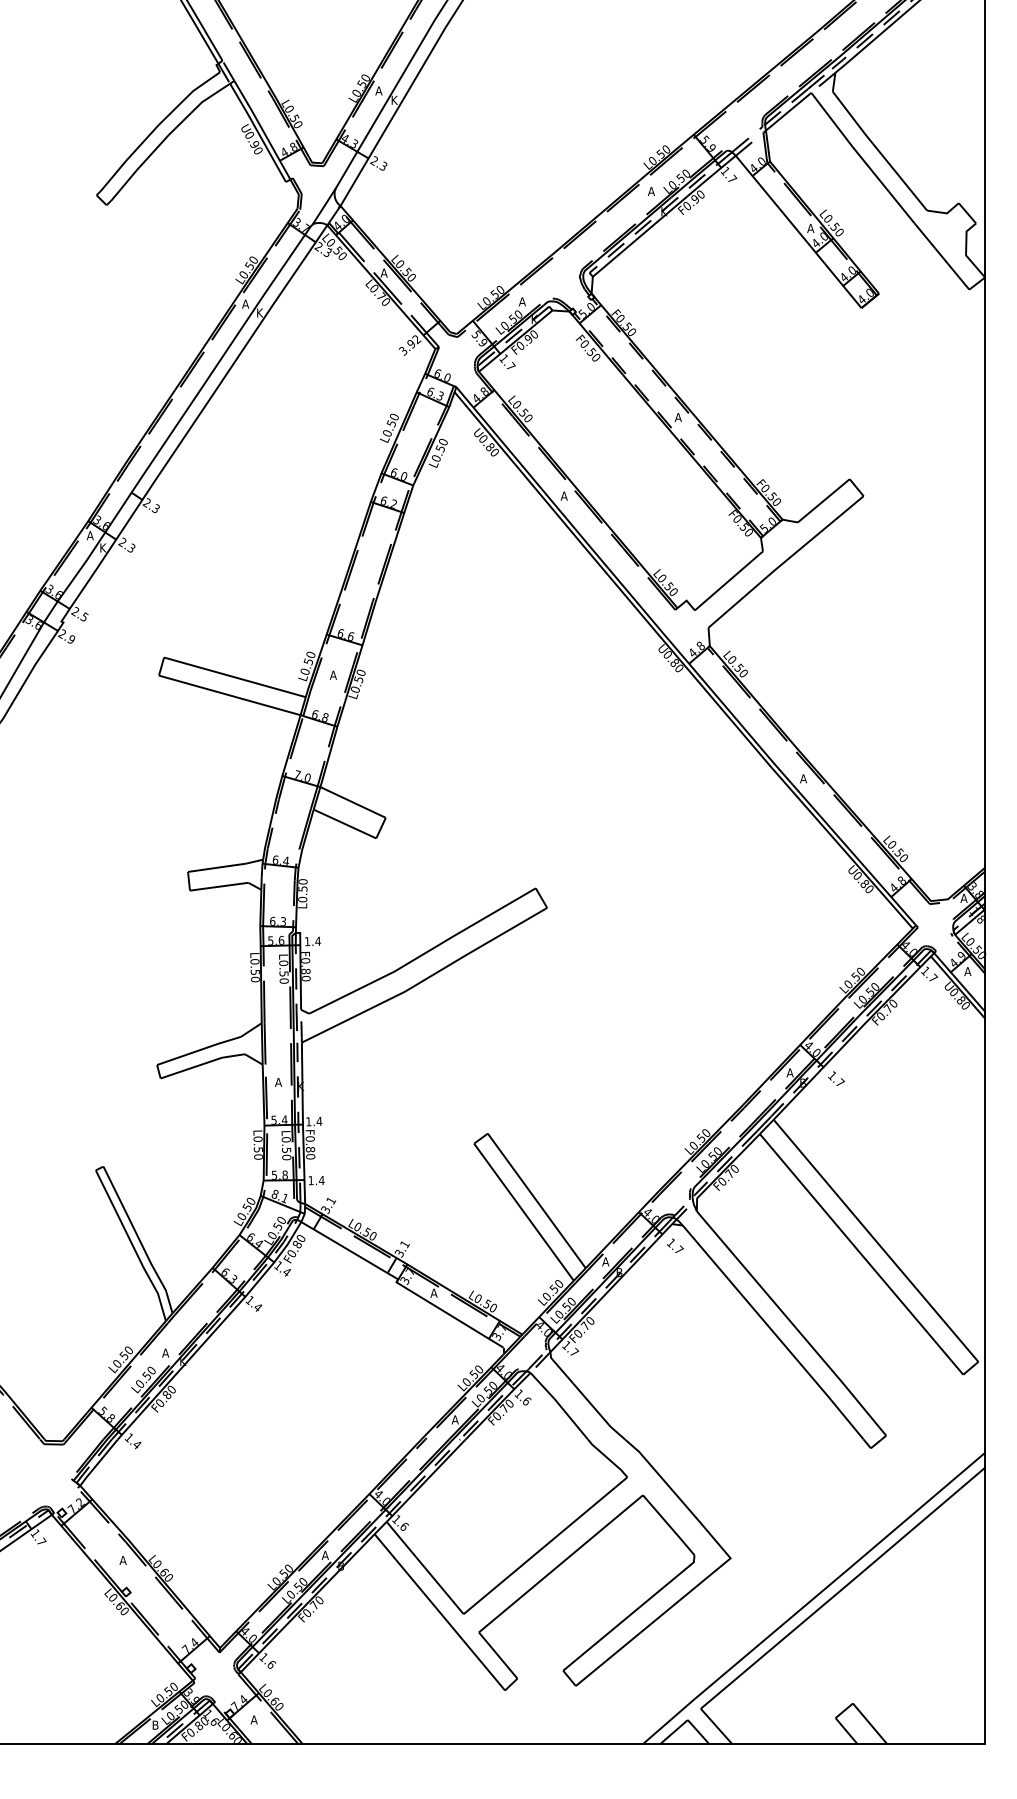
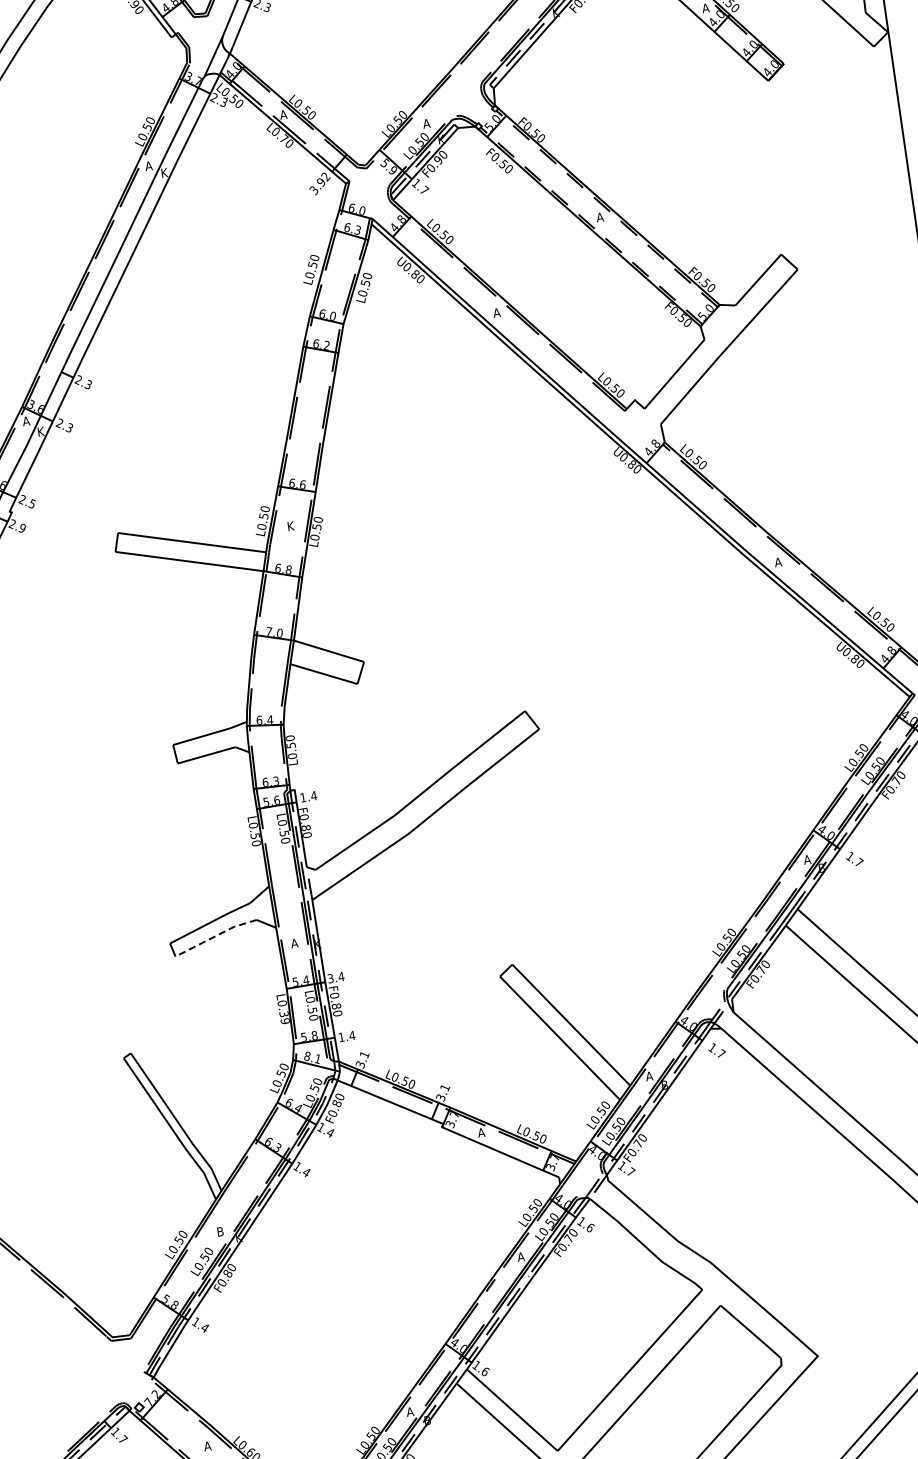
text: (332, 674) -> (289, 525), A -> K
line: (203, 1064) -> (216, 936), solid -> dashed
text: (308, 1121) -> (330, 978), 1.4 -> 3.4
text: (258, 1153) -> (284, 1017), L0.50 -> L0.39
text: (165, 1352) -> (220, 1231), A -> B

